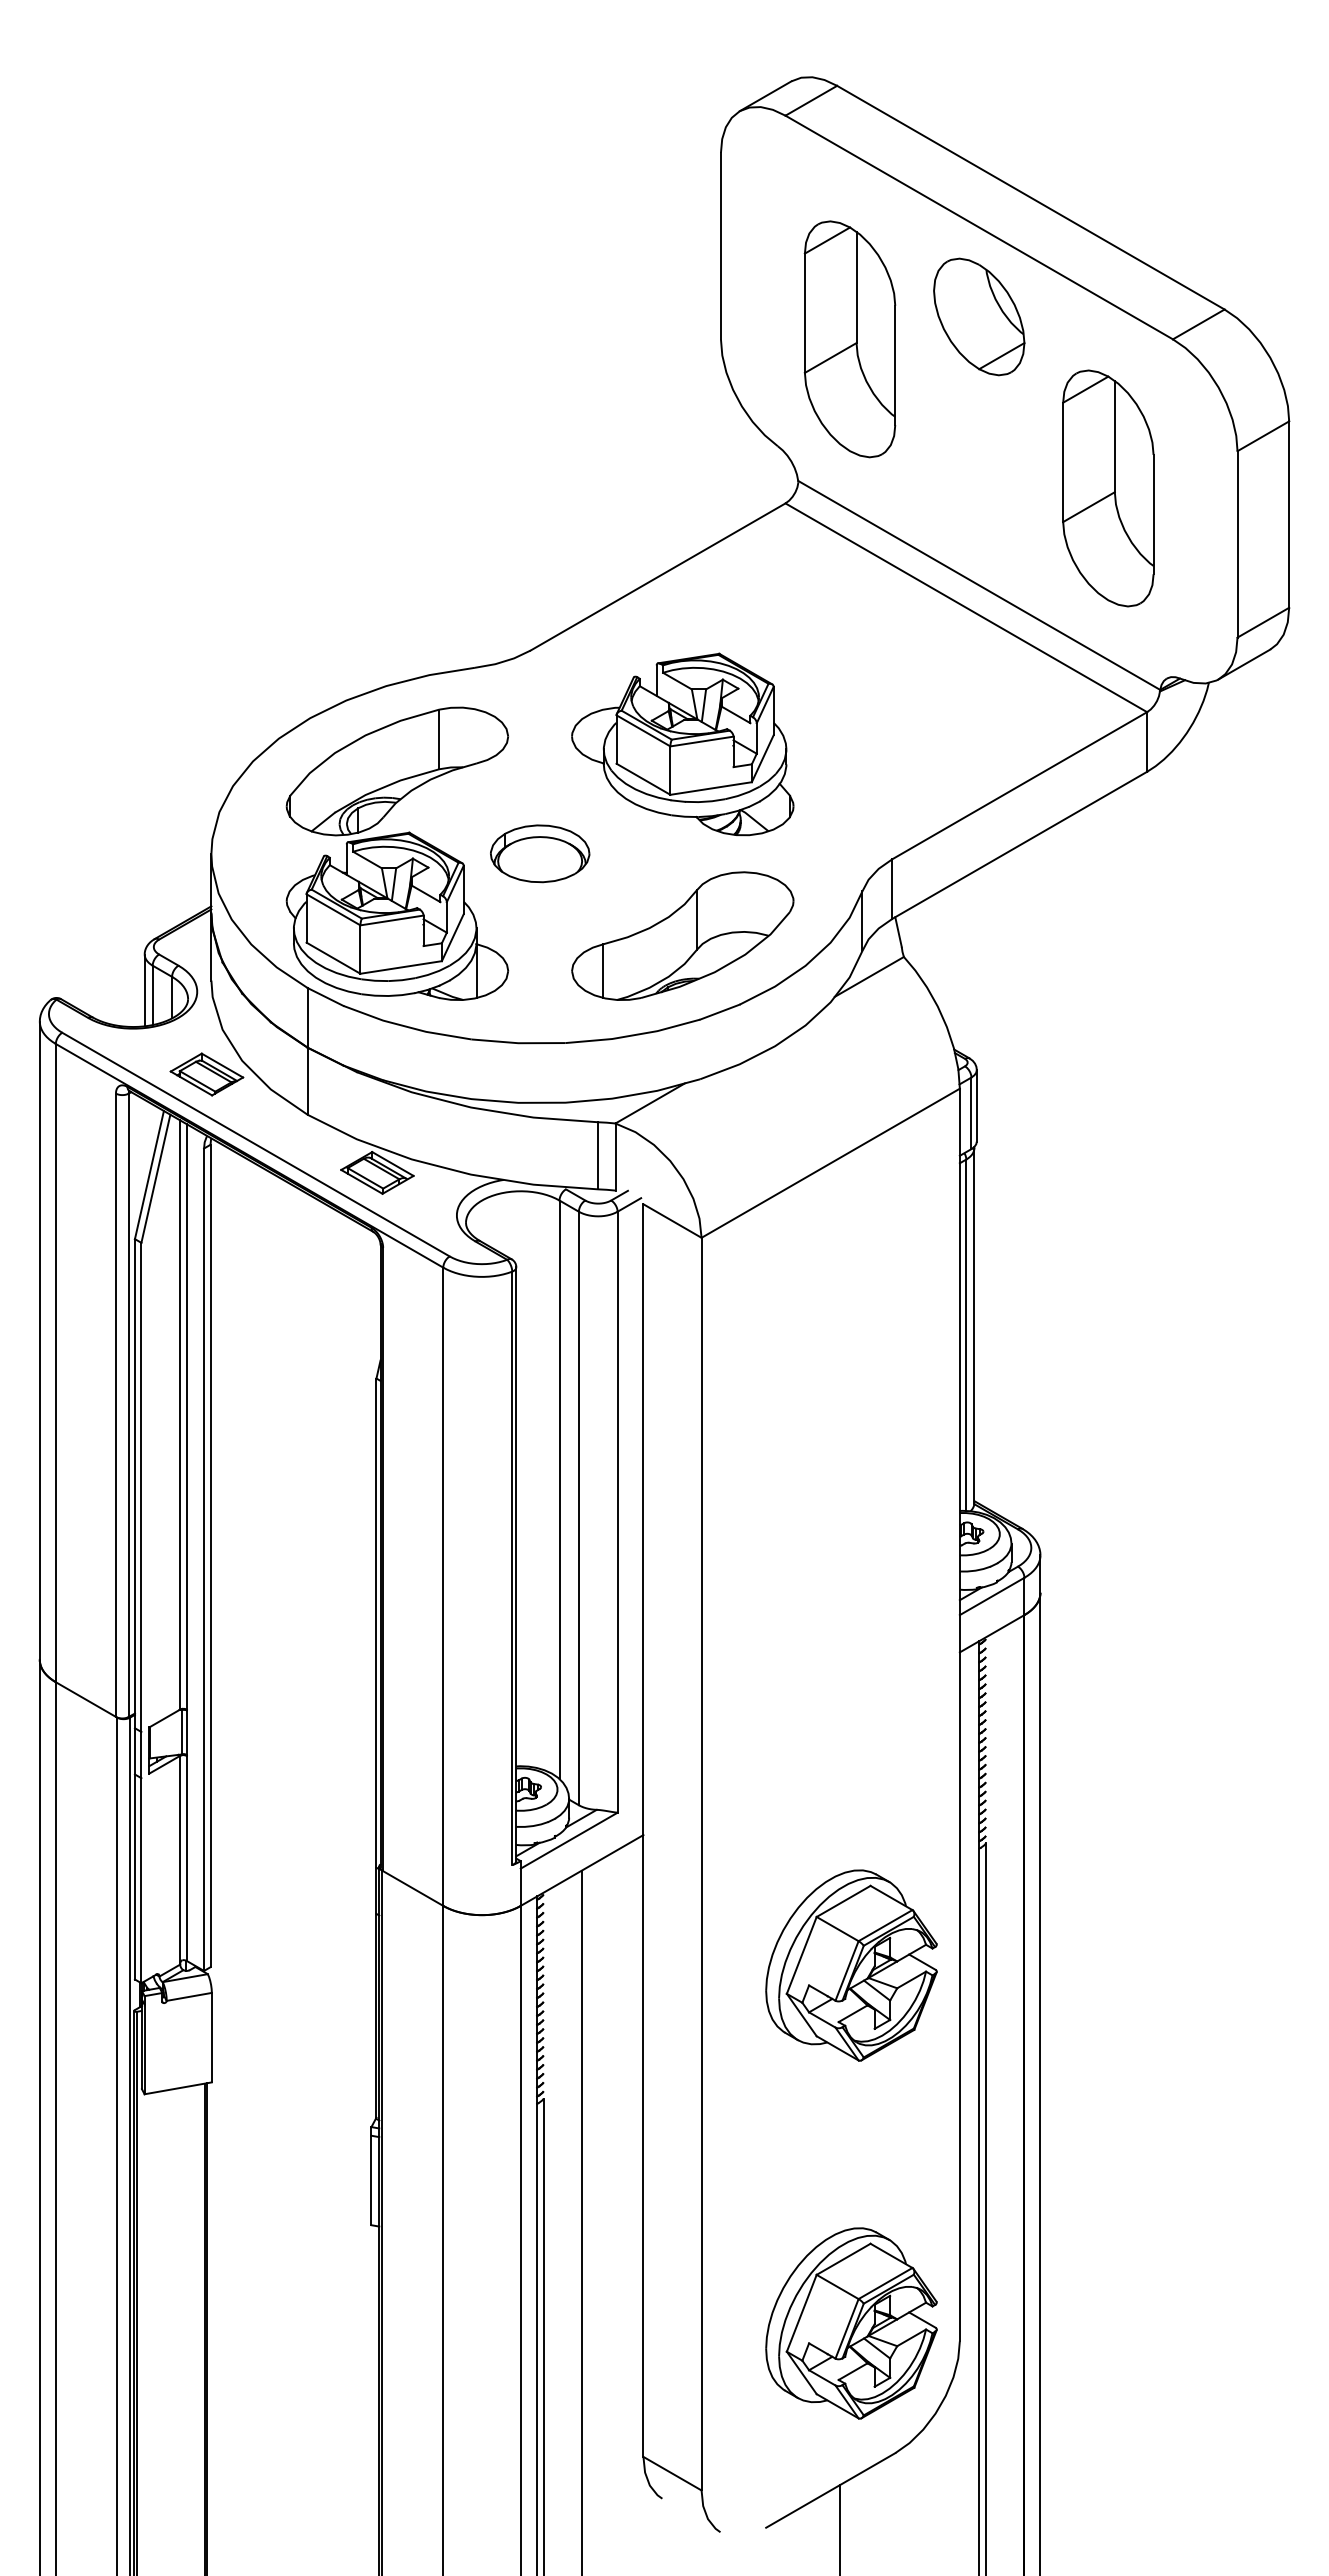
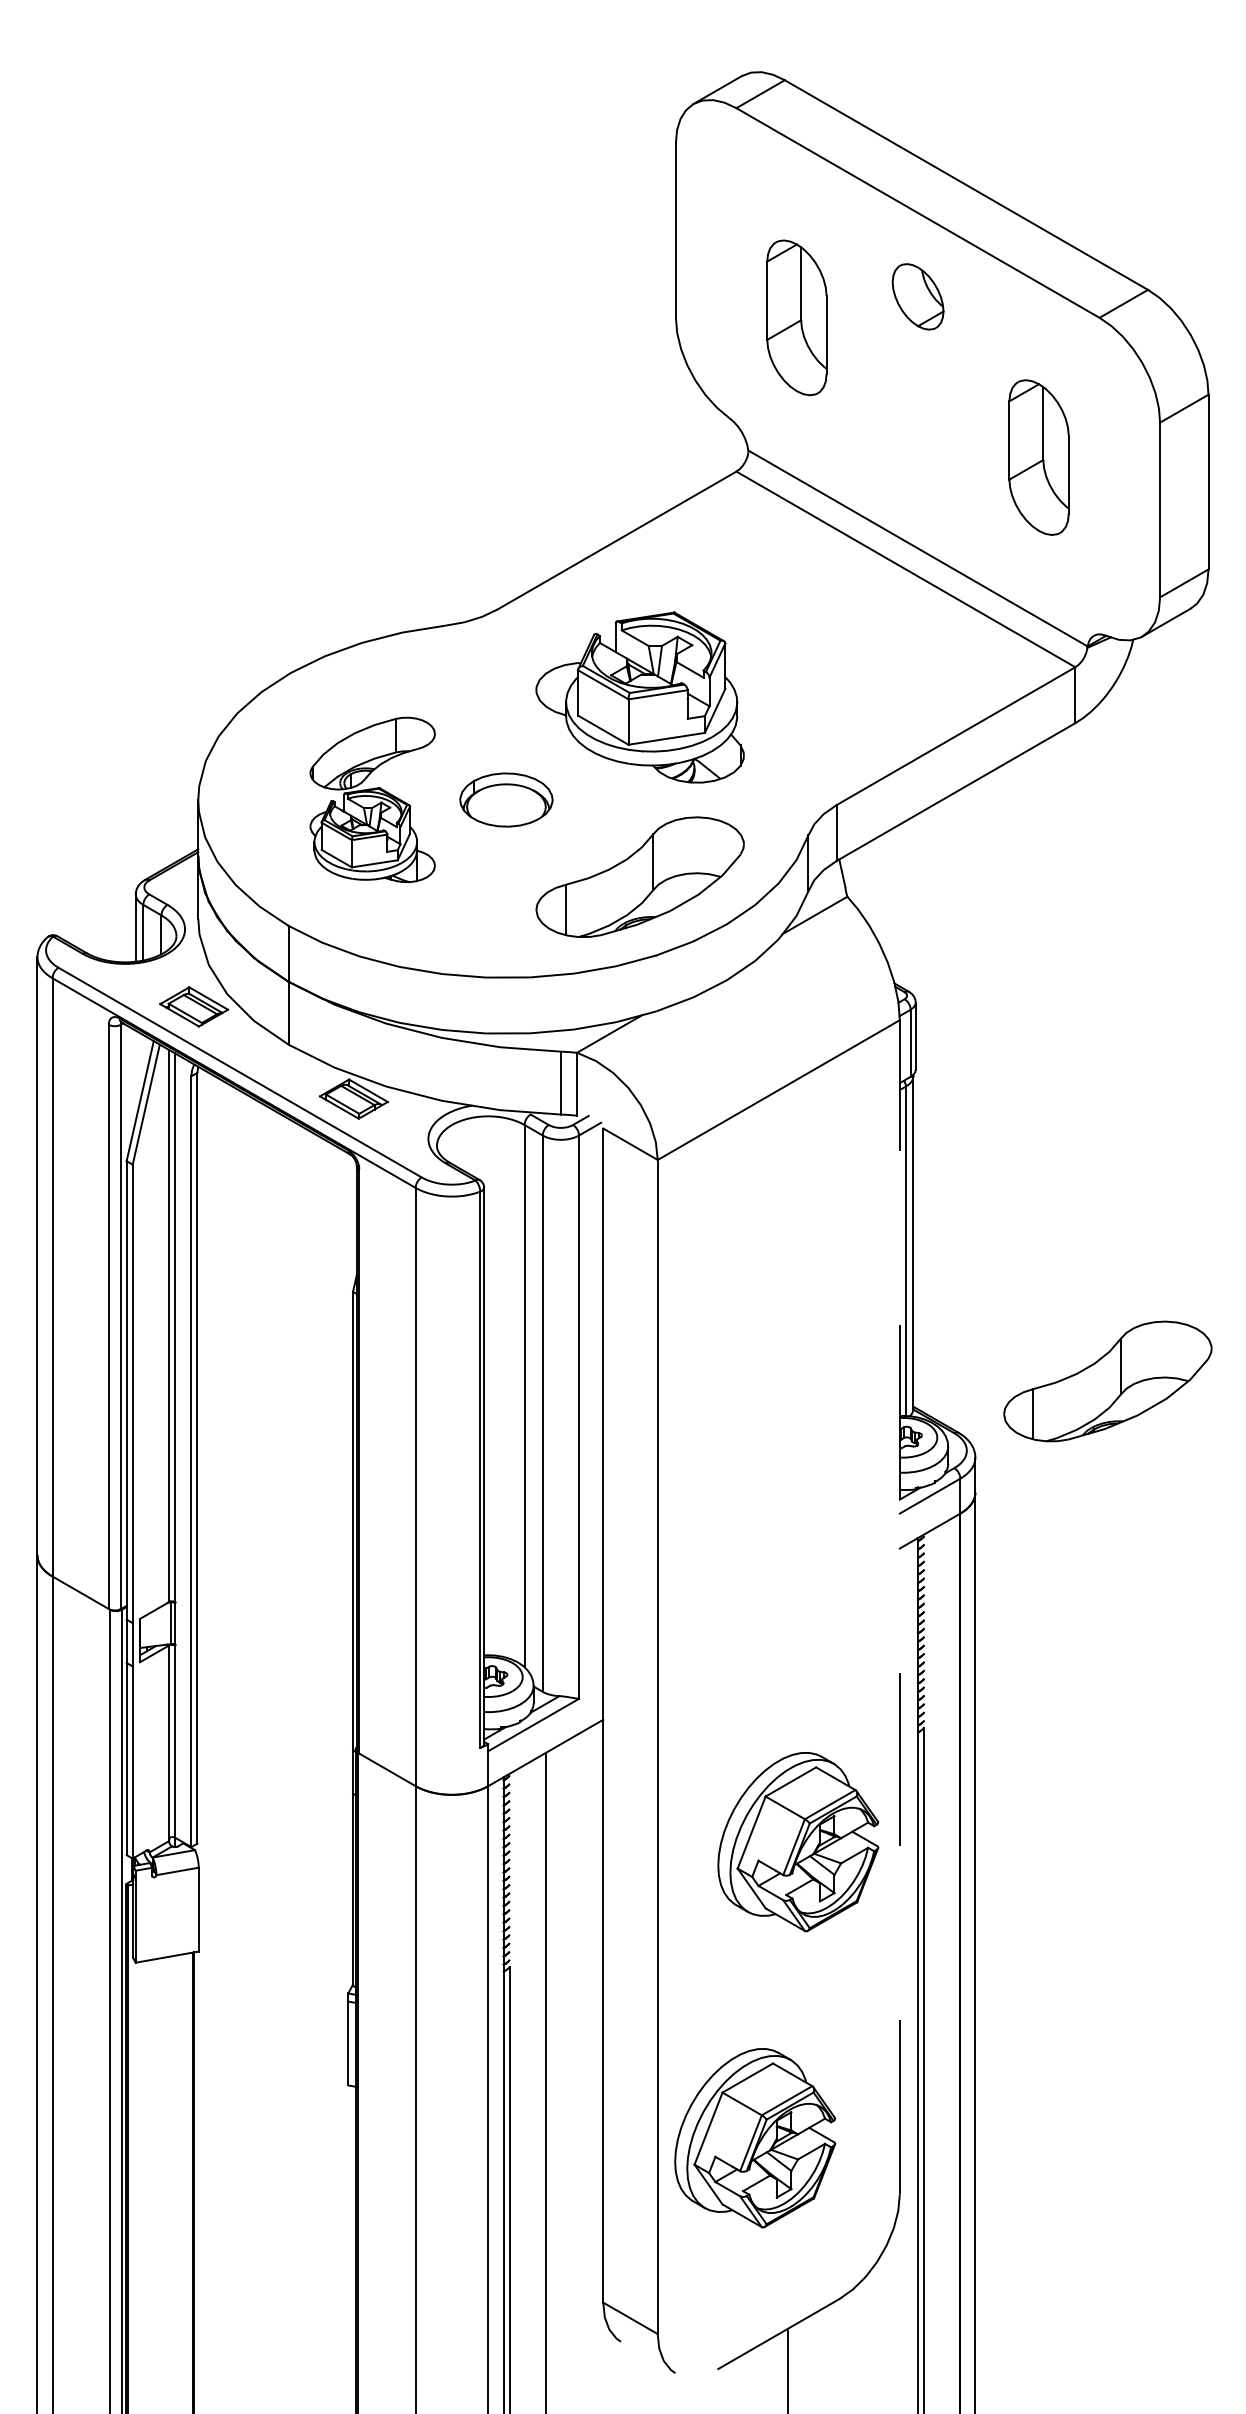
part: (979, 316) -> (918, 296), size x0.6
part: (849, 339) -> (796, 317), size x0.7
part: (1108, 488) -> (1039, 457), size x0.7
part: (397, 853) -> (372, 799), size x0.6
part: (1181, 1473) -> (1107, 1380), added
line: (959, 1714) -> (899, 1606), solid -> dashed
part: (851, 2323) -> (755, 2138), moved

